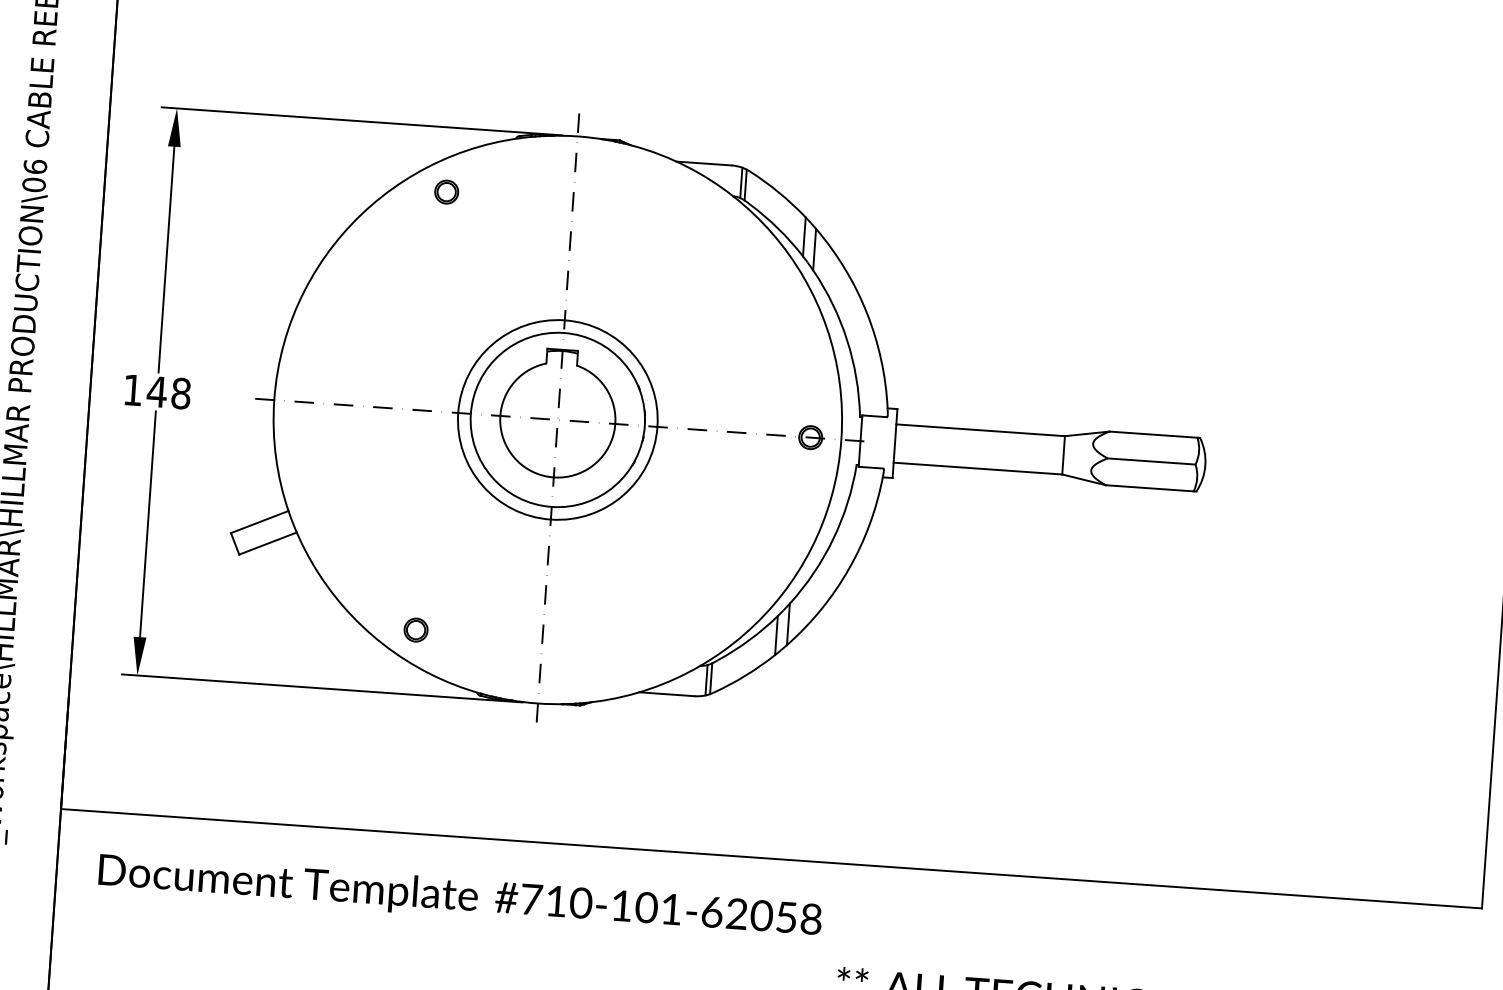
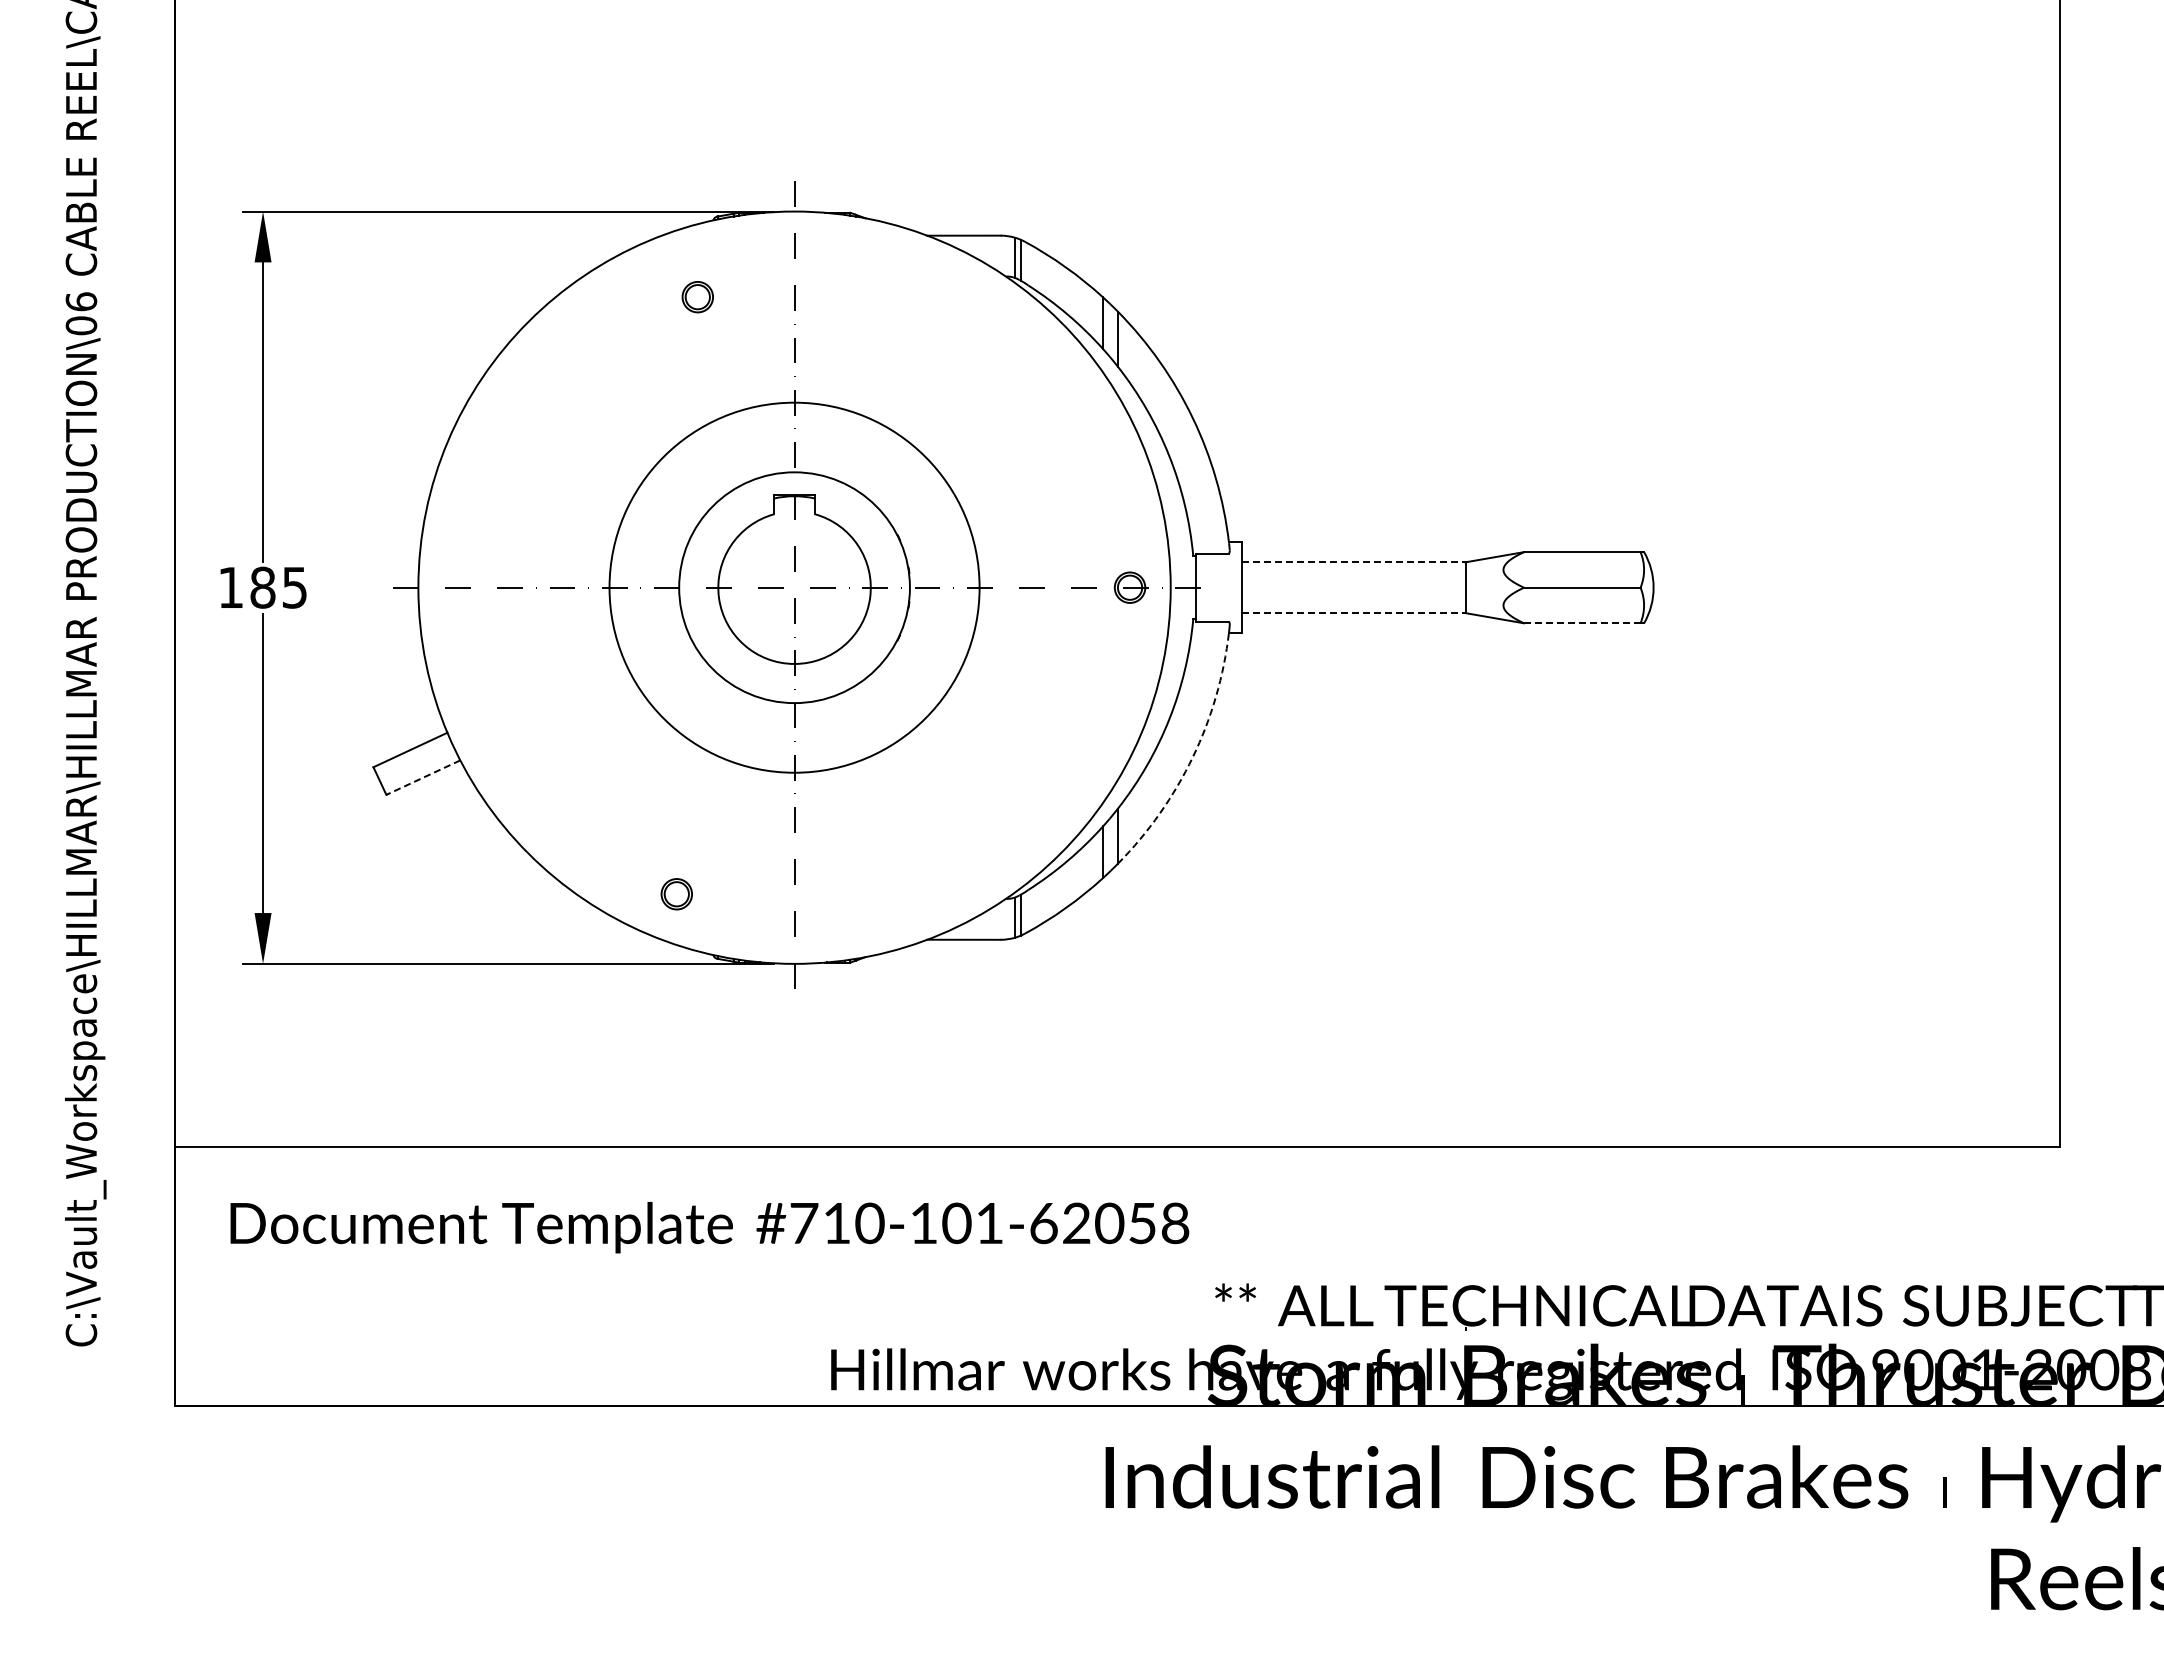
part: (446, 192) -> (697, 297), moved
text: (168, 392) -> (278, 587), 148 -> 185
circle: (557, 419) -> (794, 587), size x1.4
line: (980, 430) -> (1353, 562), solid -> dashed
line: (977, 468) -> (1353, 613), solid -> dashed
line: (1149, 488) -> (1582, 623), solid -> dashed
line: (268, 543) -> (423, 777), solid -> dashed
arc: (848, 568) -> (1192, 757), solid -> dashed
part: (415, 630) -> (676, 894), moved

